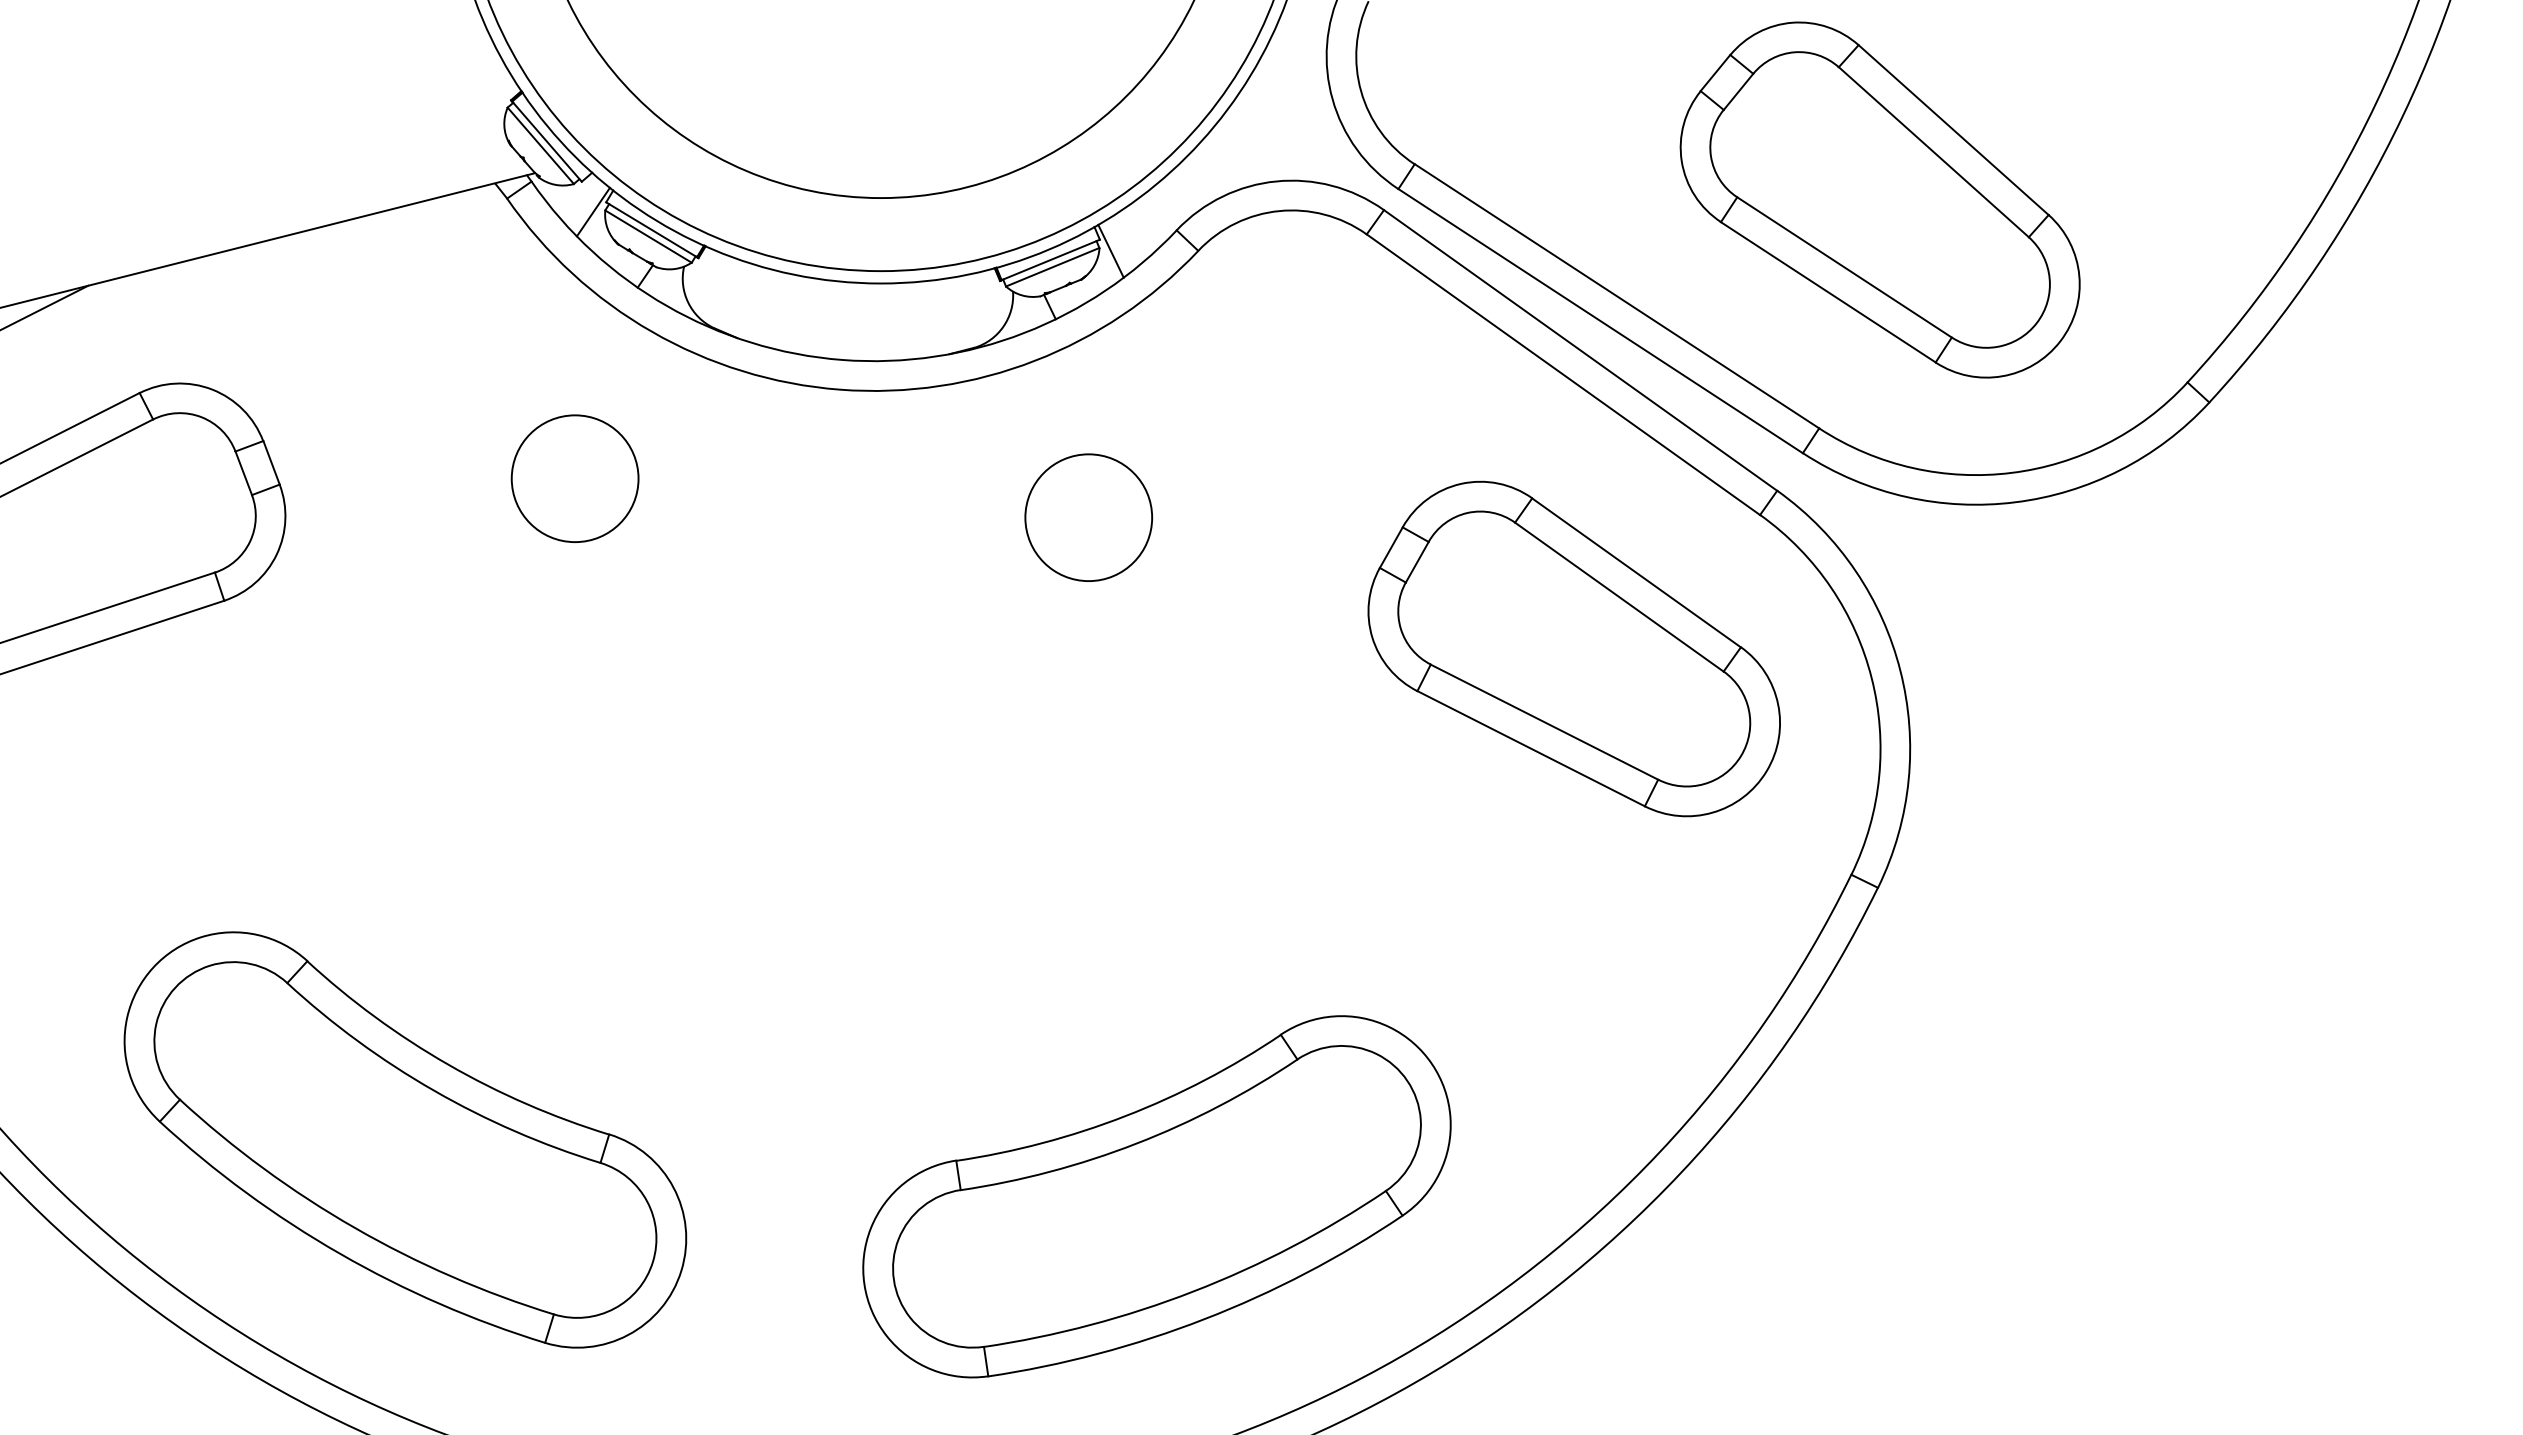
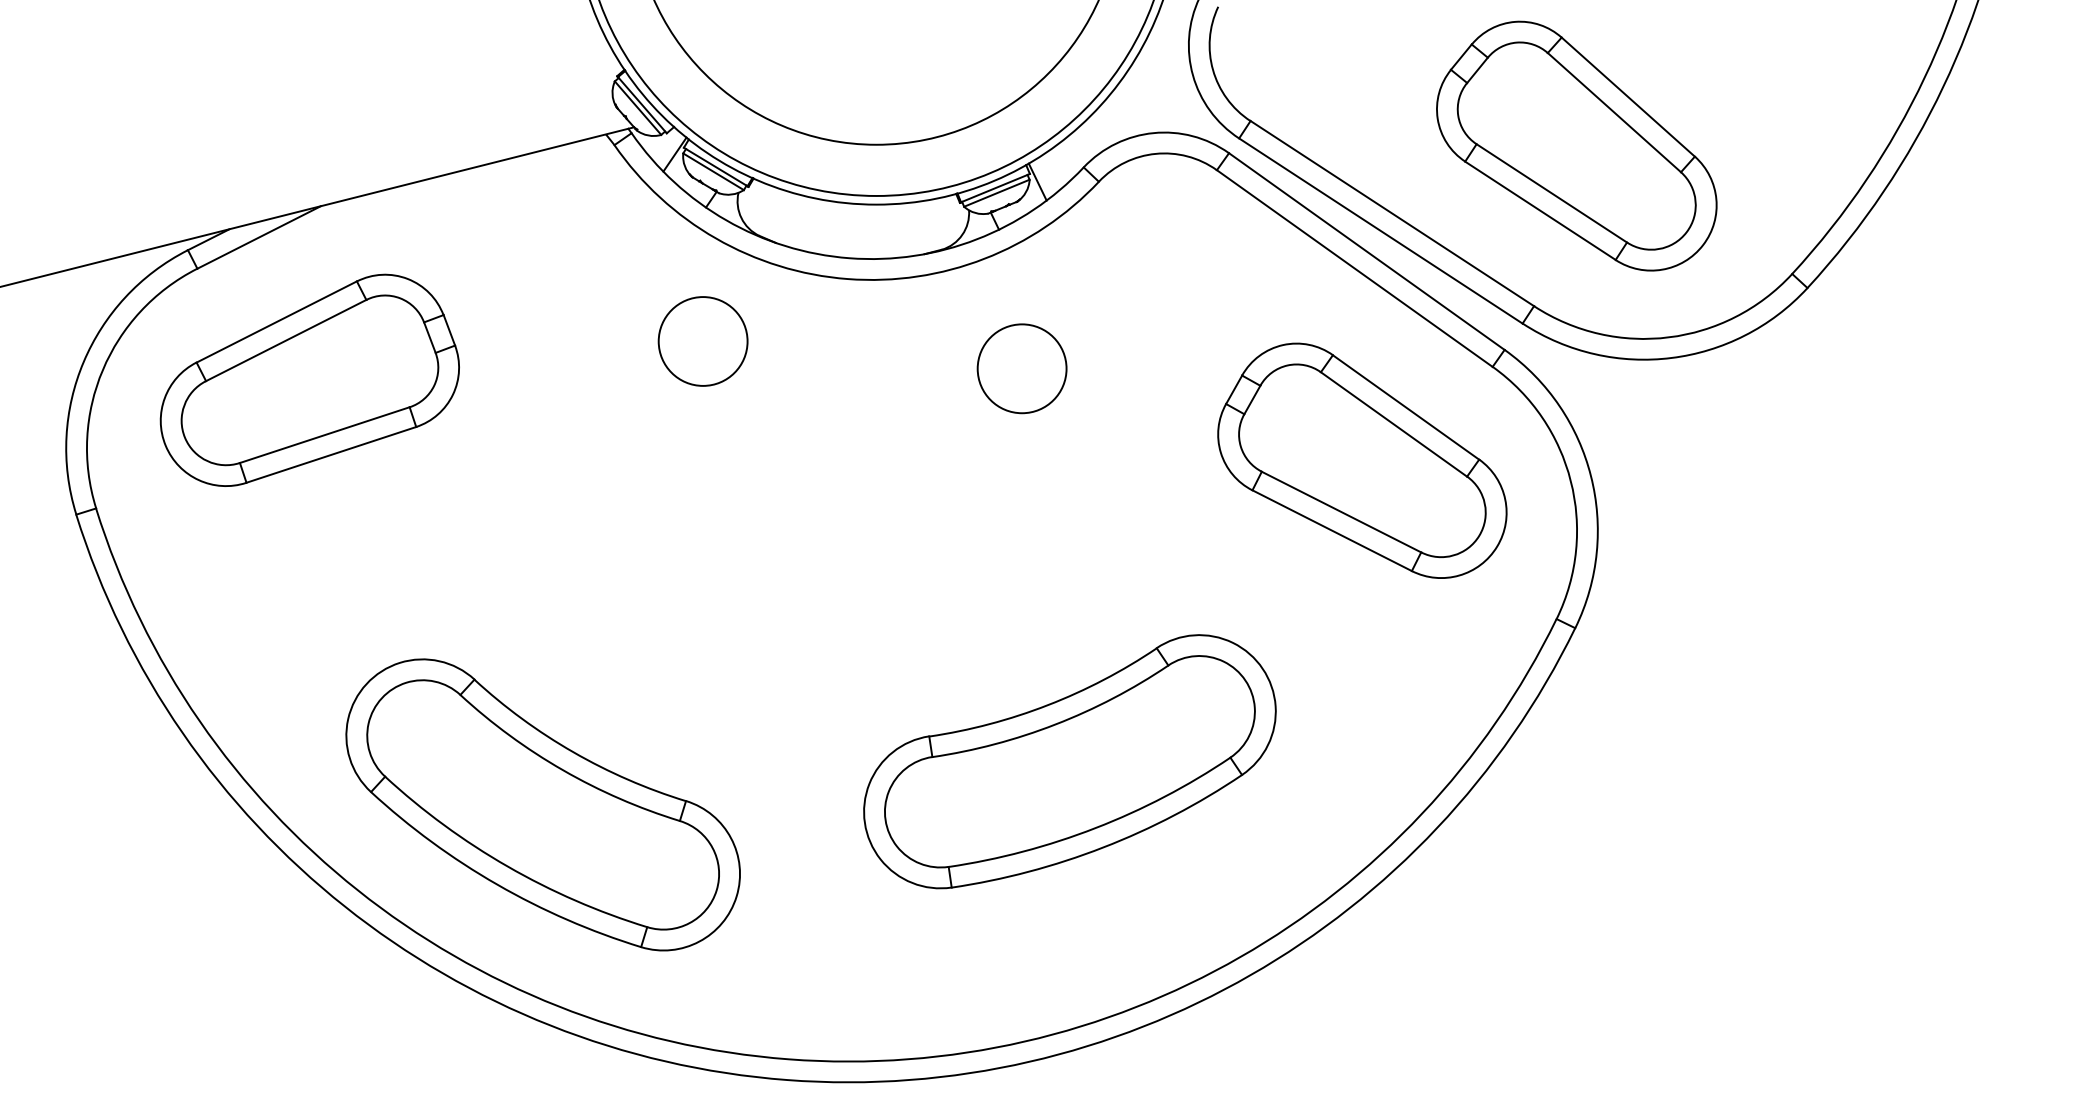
circle: (574, 478) -> (702, 341), moved
part: (1156, 1196) -> (1069, 761), moved

